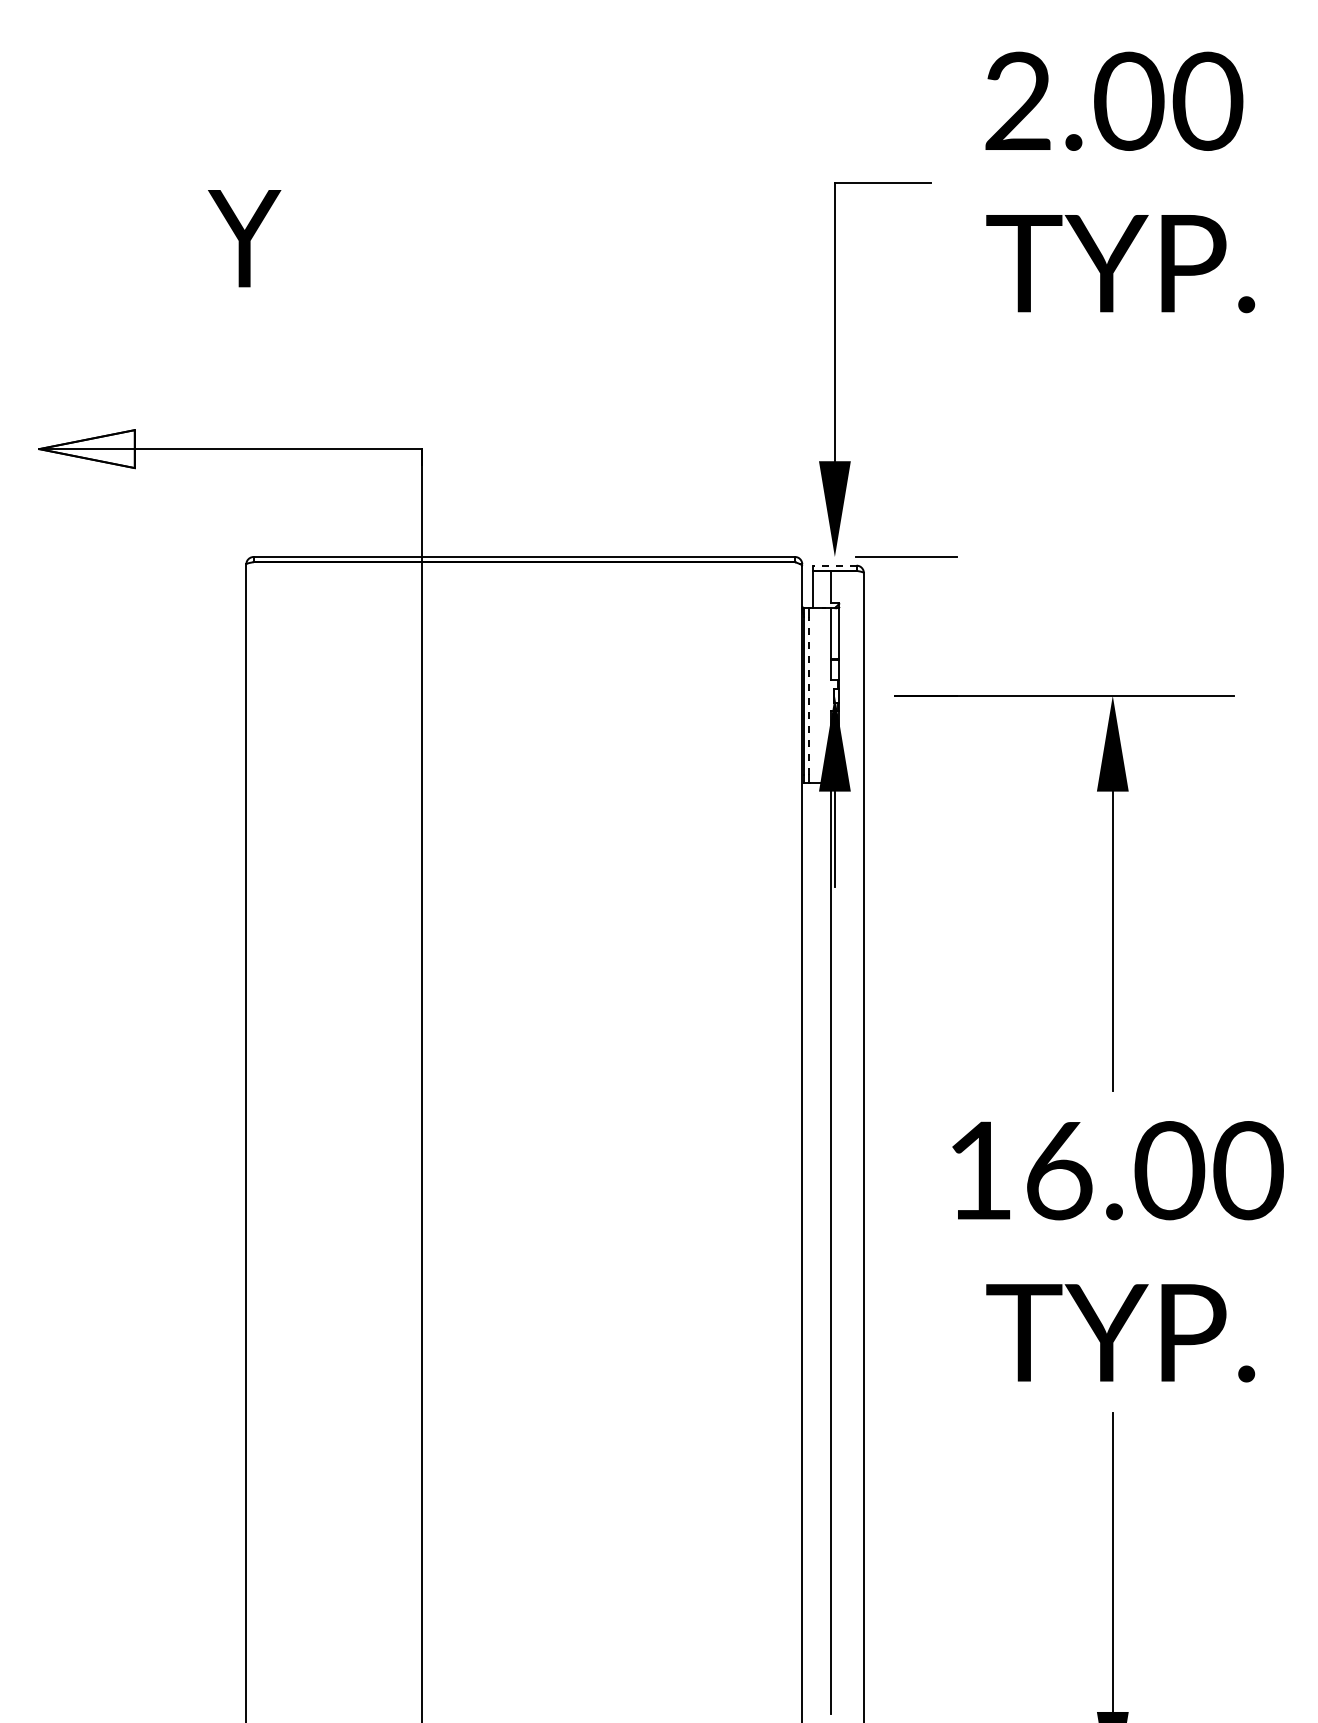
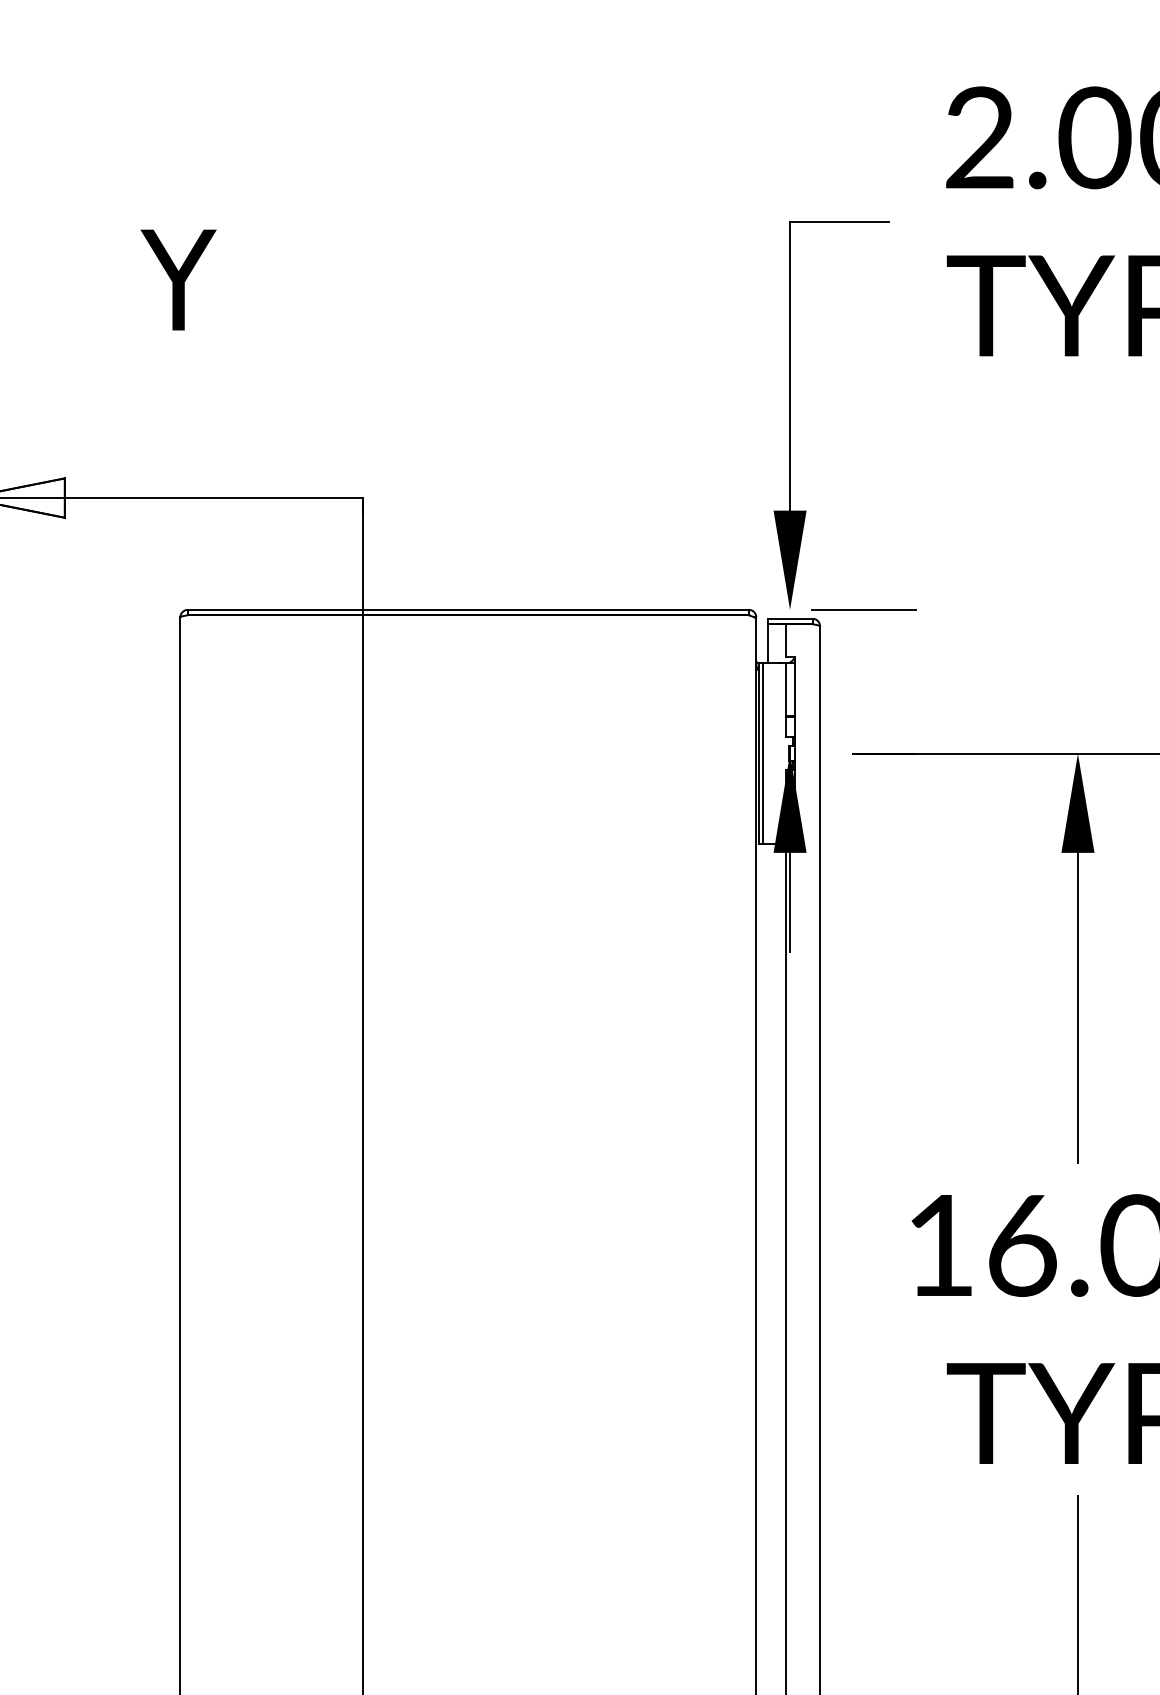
line: (834, 565) -> (789, 618), dashed -> solid
line: (808, 695) -> (762, 753), dashed -> solid

